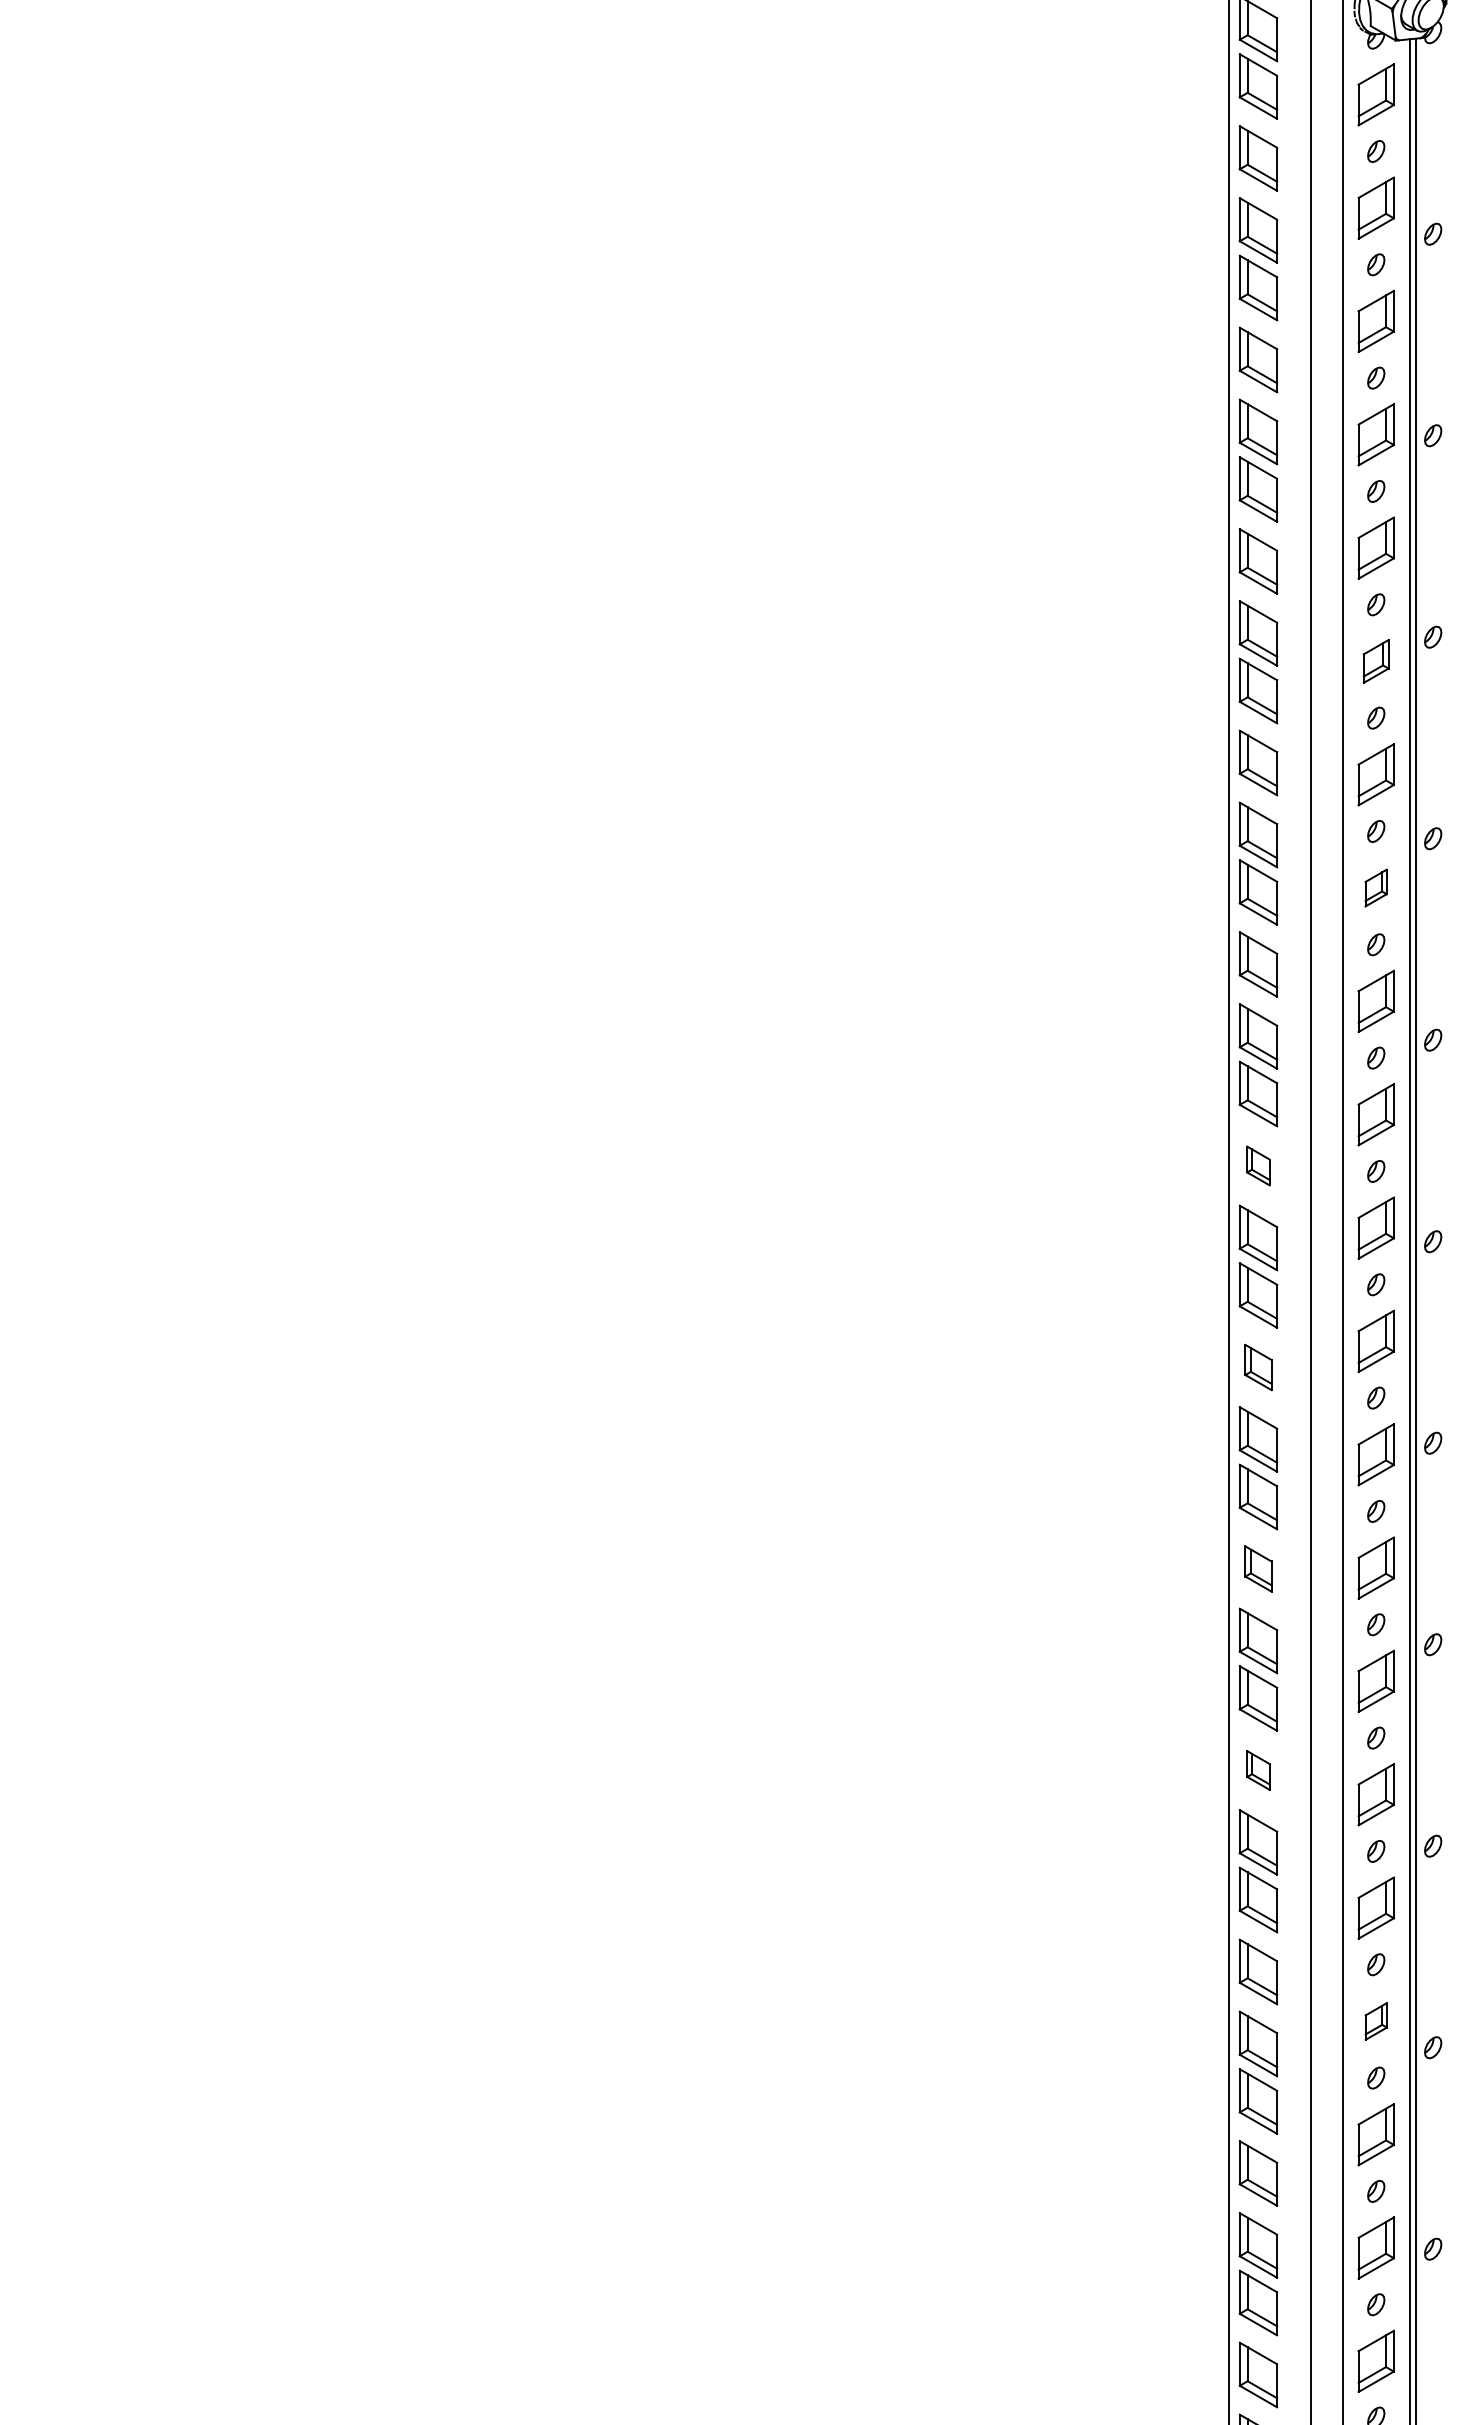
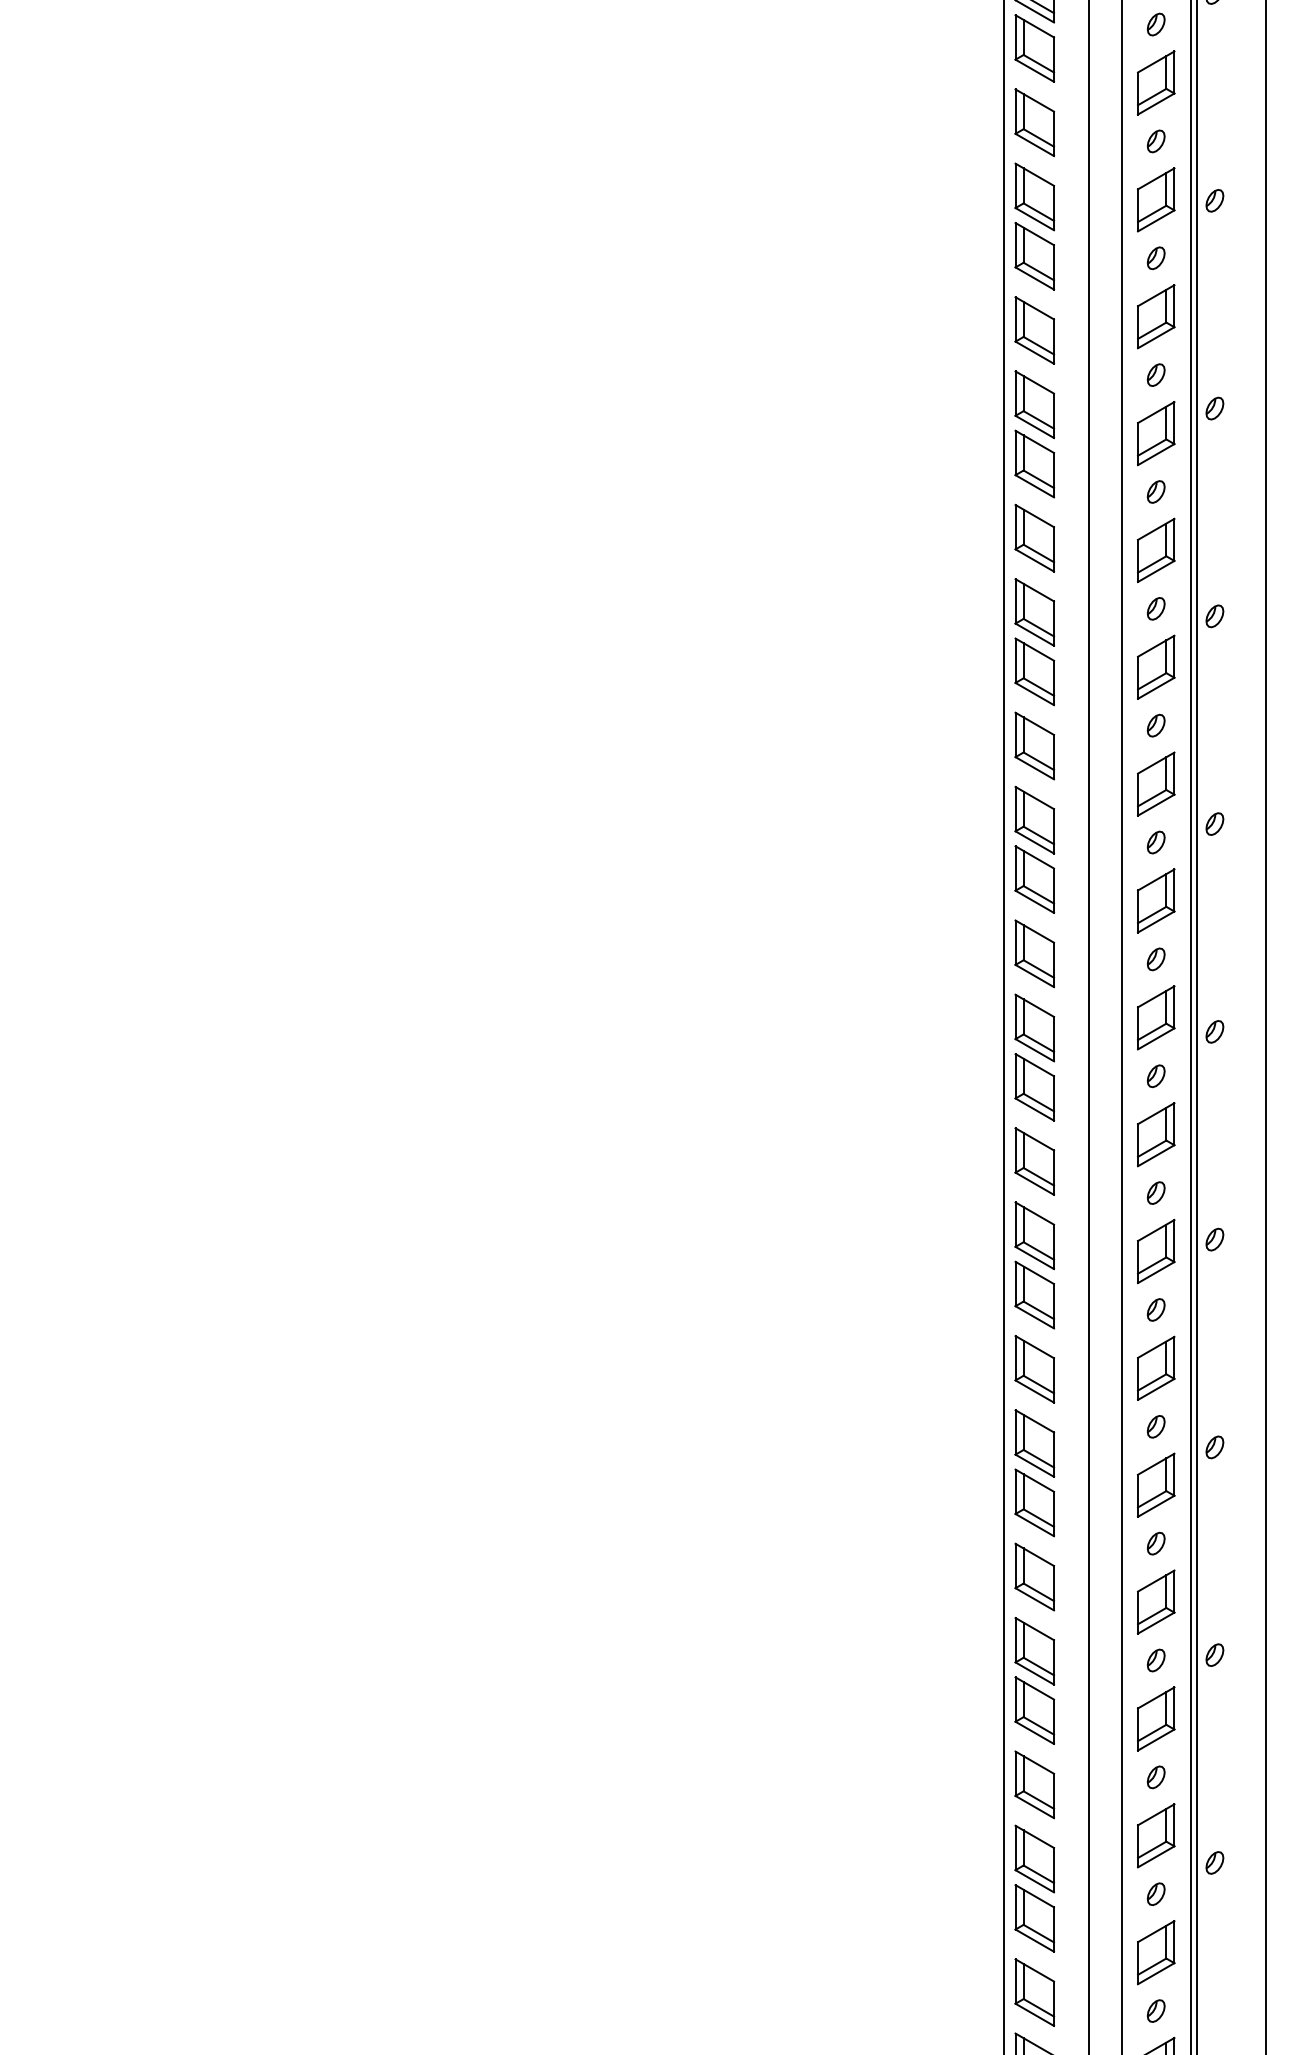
part: (1375, 661) -> (1155, 433), size x1.43
part: (1375, 887) -> (1155, 666), size x1.67
part: (1258, 1165) -> (1034, 953), size x1.67
part: (1258, 1367) -> (1034, 1161), size x1.43
part: (1258, 1568) -> (1034, 1368), size x1.43
part: (1258, 1770) -> (1034, 1577), size x1.67
part: (1376, 2021) -> (1156, 1835), size x1.67

